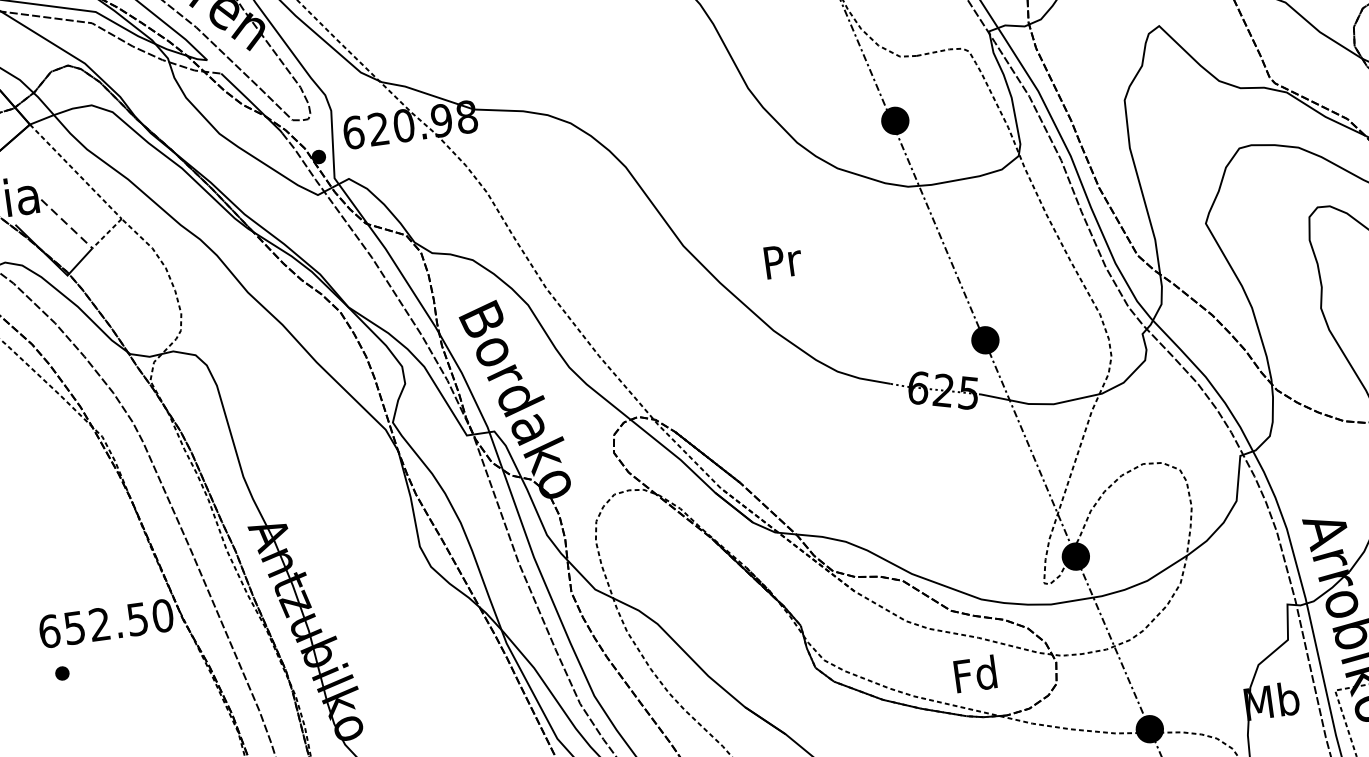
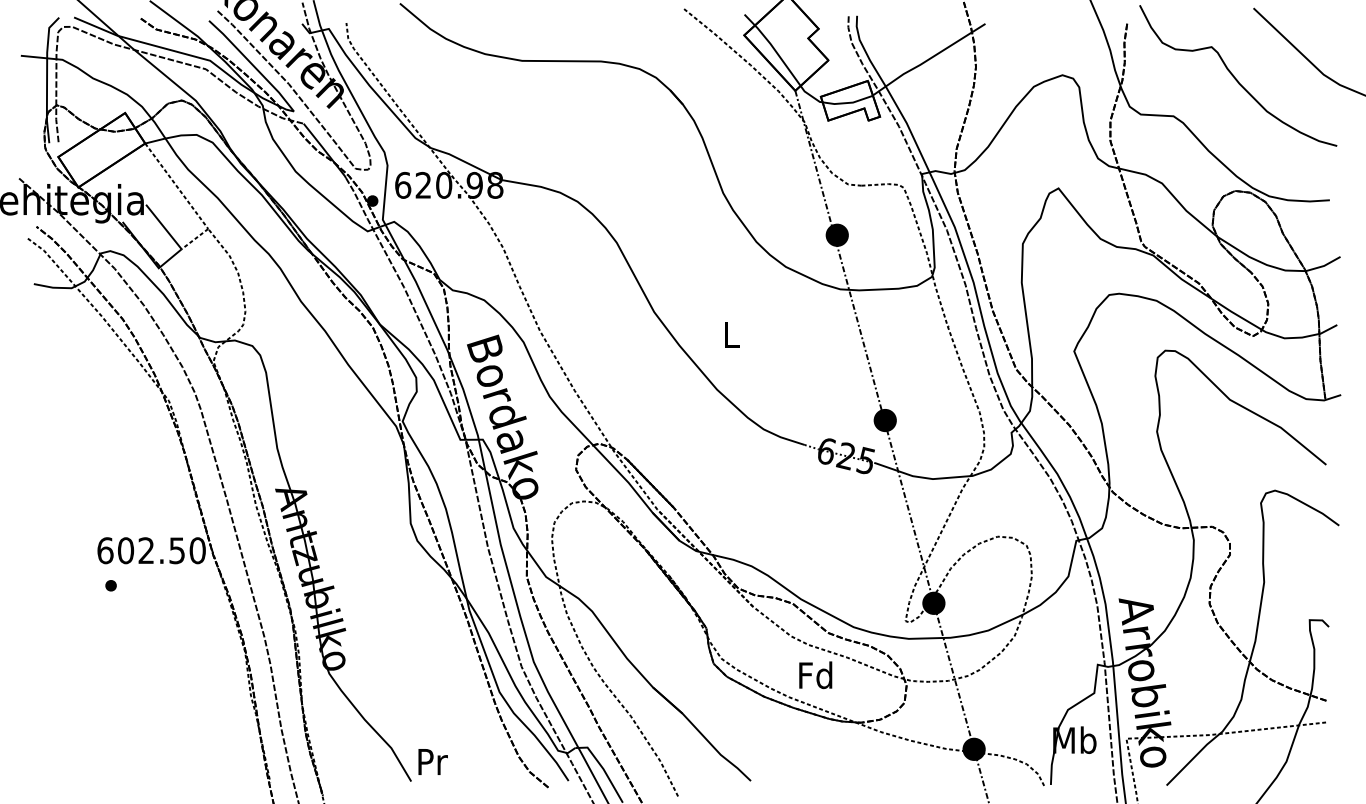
line: (67, 224) -> (164, 227), dashed -> solid
text: (783, 261) -> (732, 335), Pr -> L
text: (74, 627) -> (125, 550), 652.50 -> 602.50
text: (975, 674) -> (815, 675), moved

